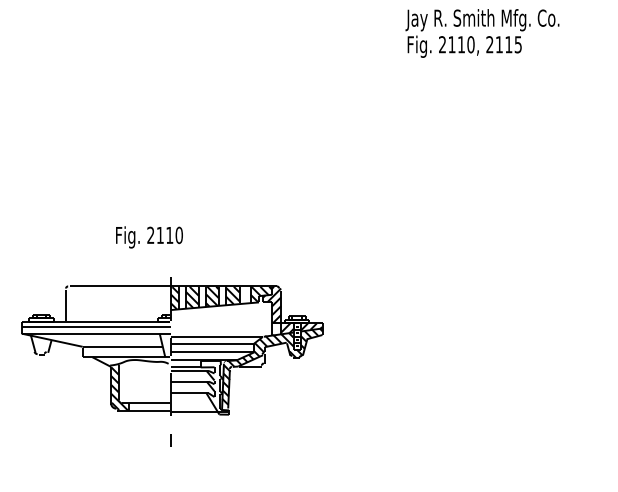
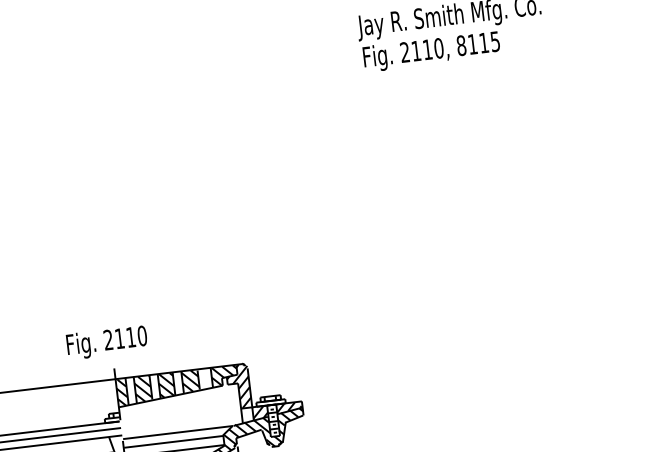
text: (489, 44) -> (460, 45), 2115 -> 8115
text: (149, 237) -> (107, 342), moved

